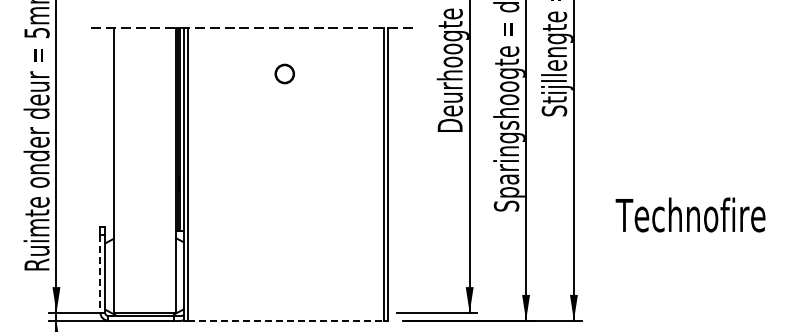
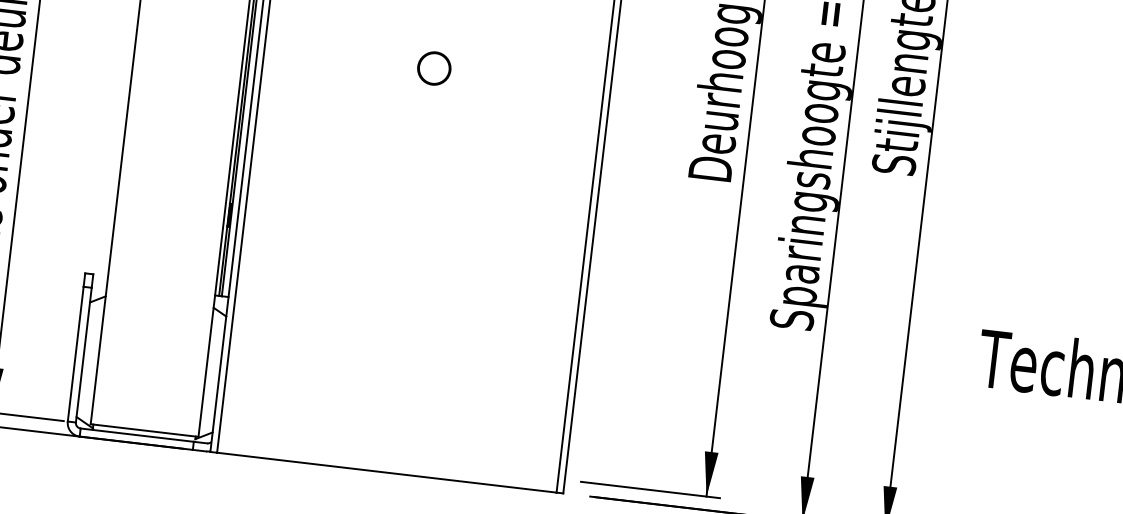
part: (284, 73) -> (433, 67), moved
line: (100, 273) -> (75, 353), dashed -> solid
line: (286, 320) -> (388, 472), dashed -> solid

